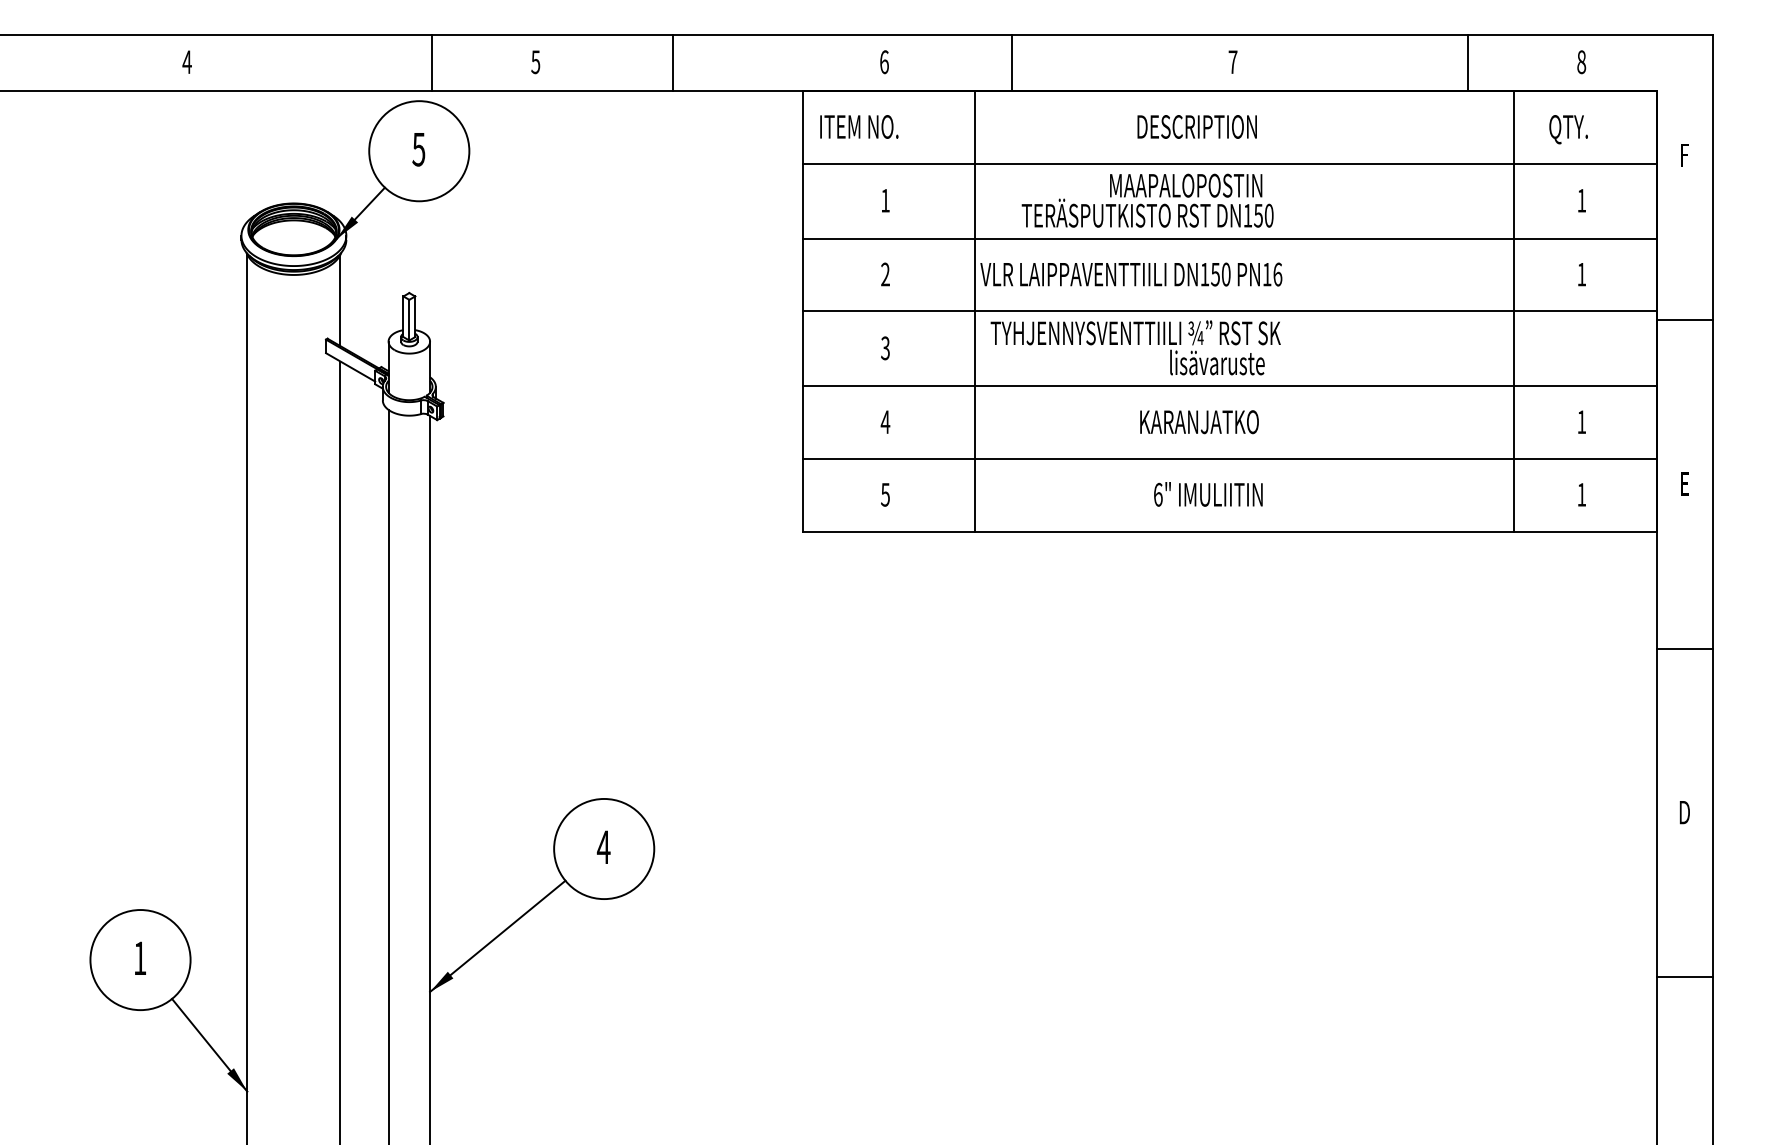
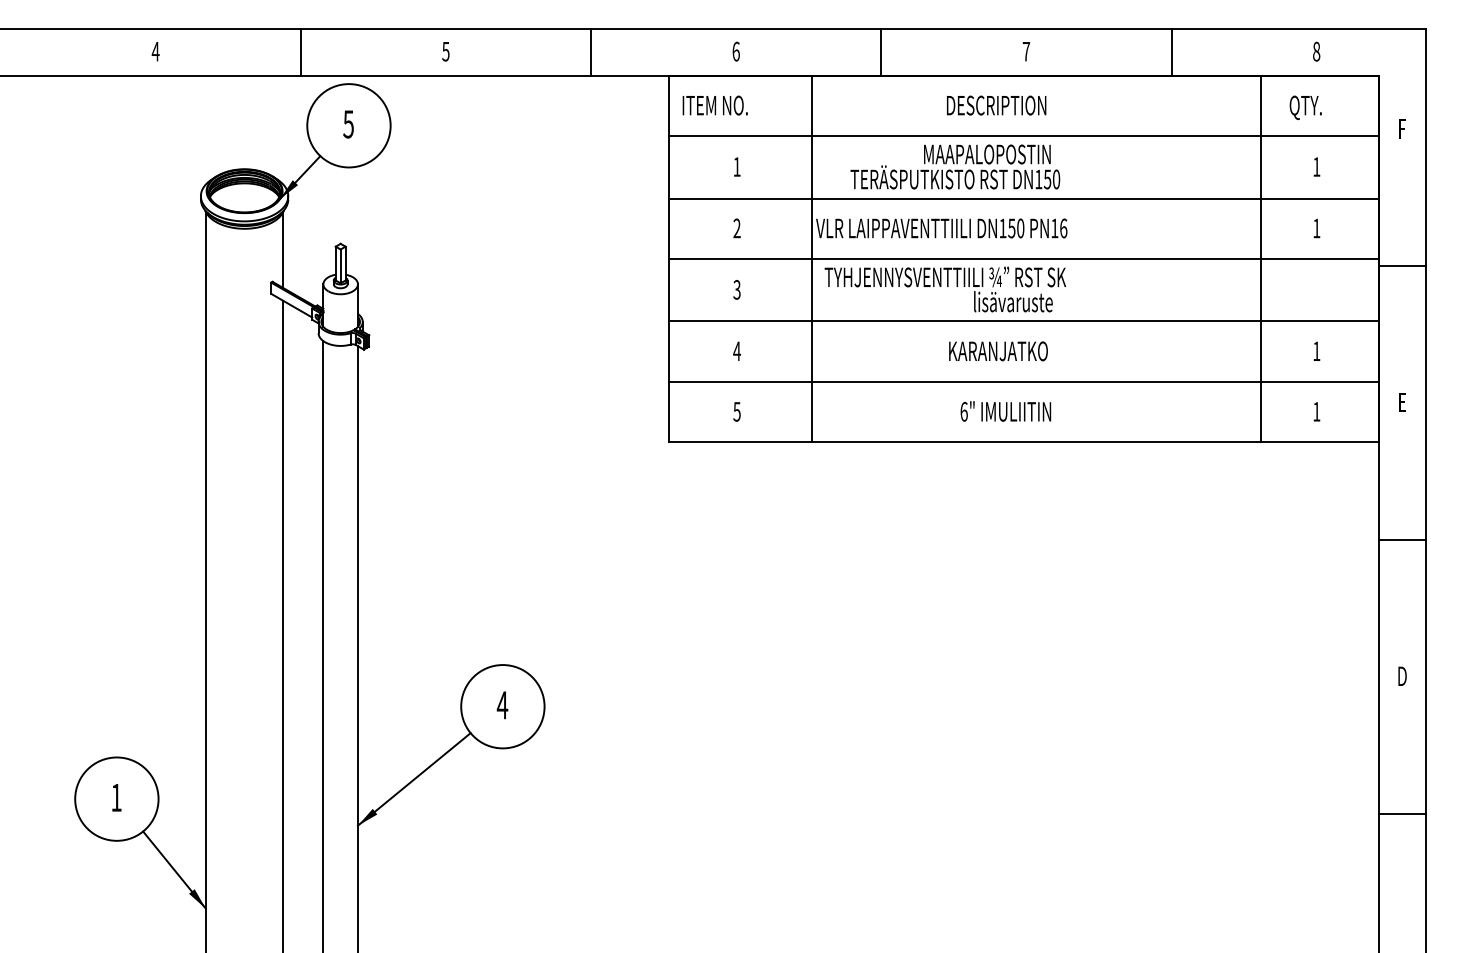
line: (431, 62) -> (300, 51), moved
line: (673, 62) -> (591, 51), moved
line: (1011, 62) -> (881, 51), moved
line: (1467, 62) -> (1171, 51), moved

